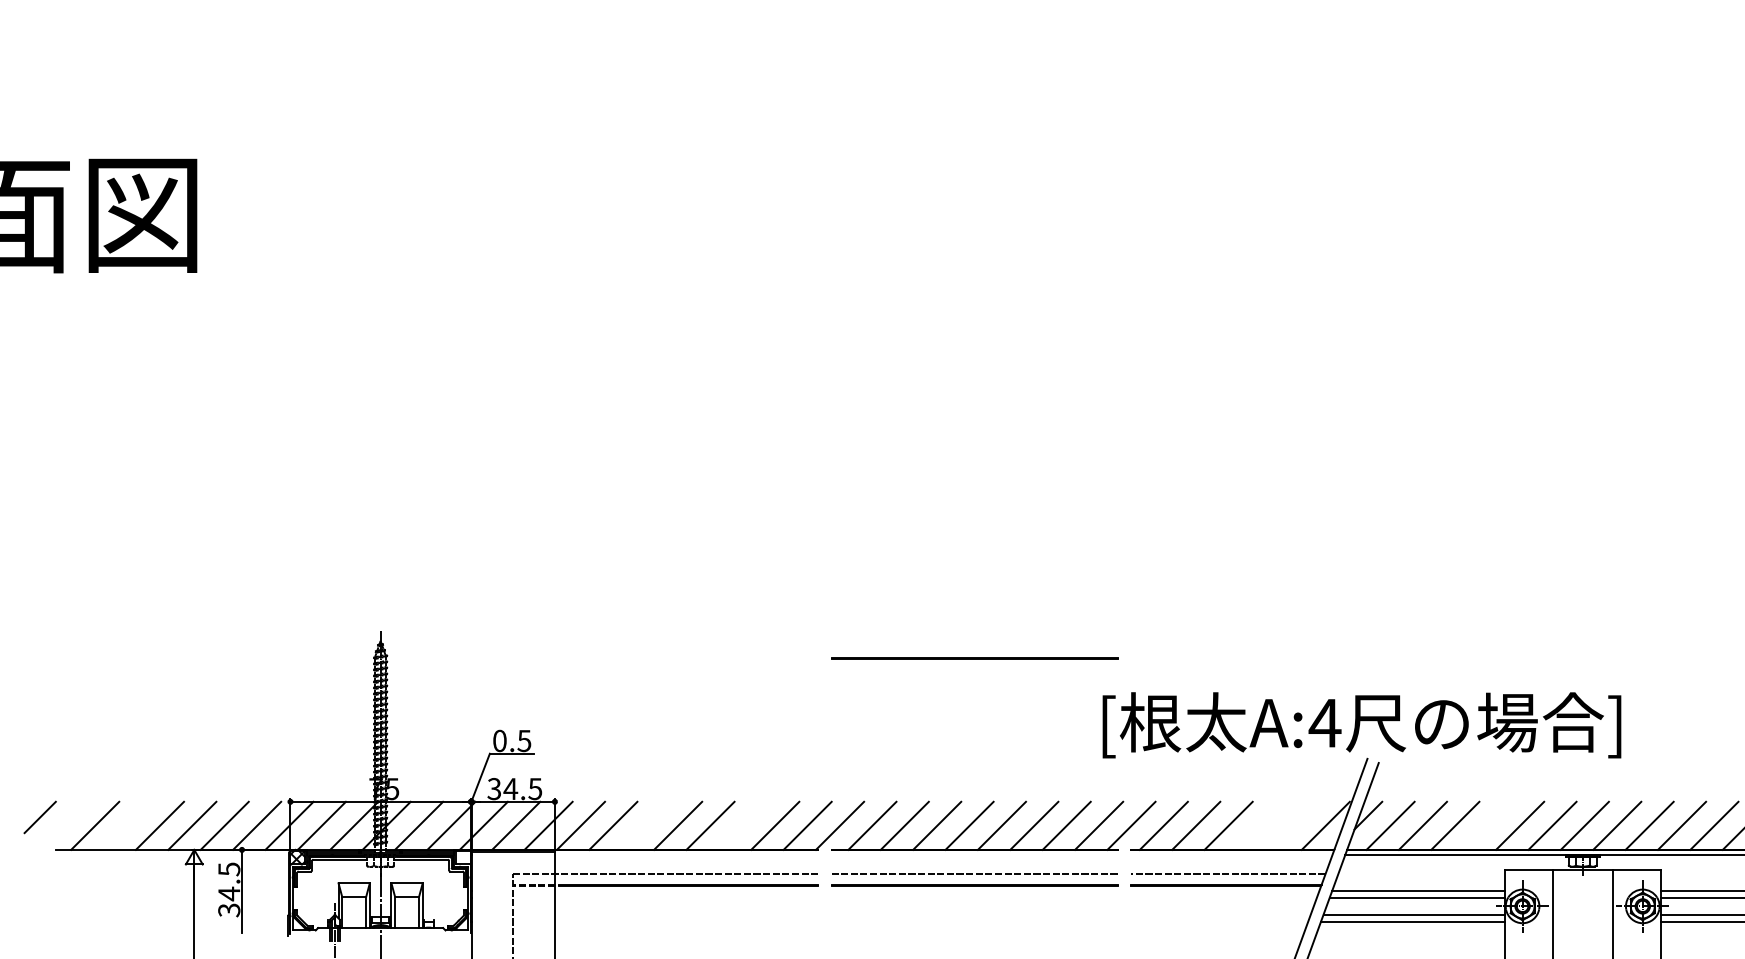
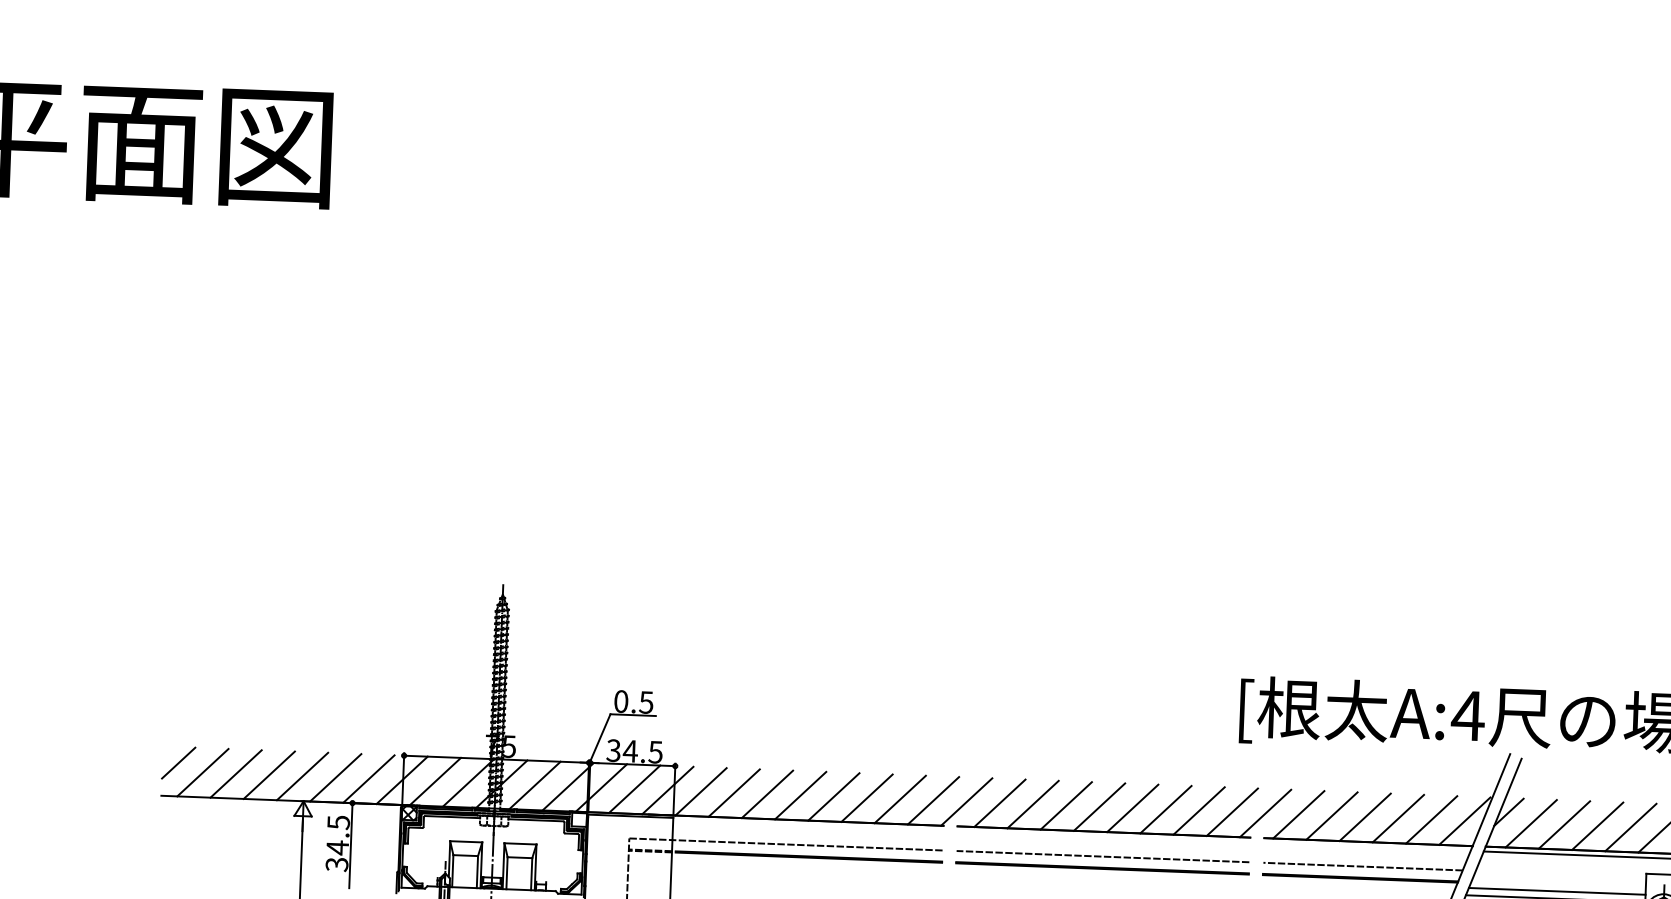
line: (974, 658) -> (1111, 635), removed
line: (39, 817) -> (177, 763), moved
line: (127, 825) -> (236, 773), added
line: (645, 825) -> (767, 793), added
line: (742, 825) -> (866, 797), added
line: (1260, 825) -> (1397, 818), added
line: (1293, 825) -> (1431, 819), added
line: (1487, 825) -> (1630, 827), added

